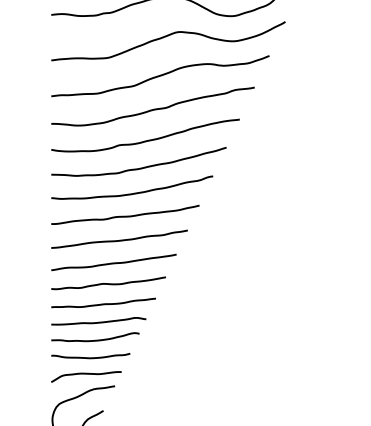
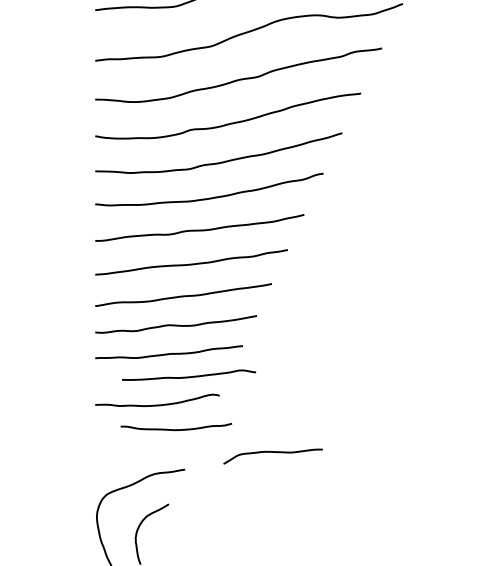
curve: (98, 321) -> (188, 375), moved
curve: (90, 357) -> (175, 429), moved
curve: (86, 374) -> (273, 453), moved

